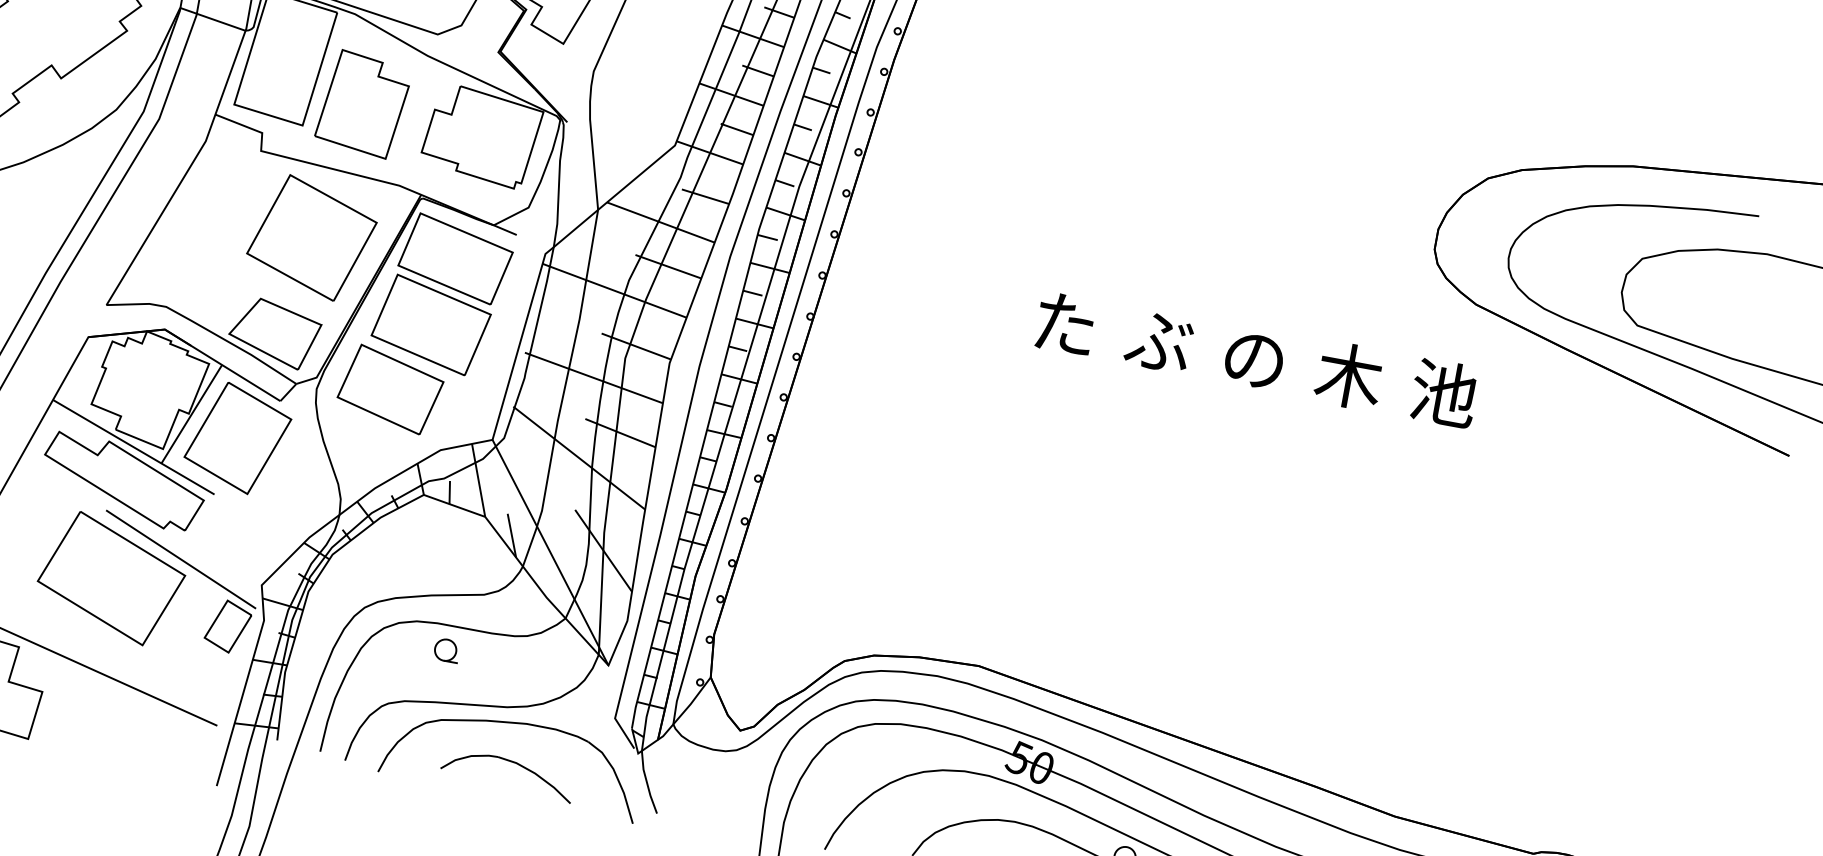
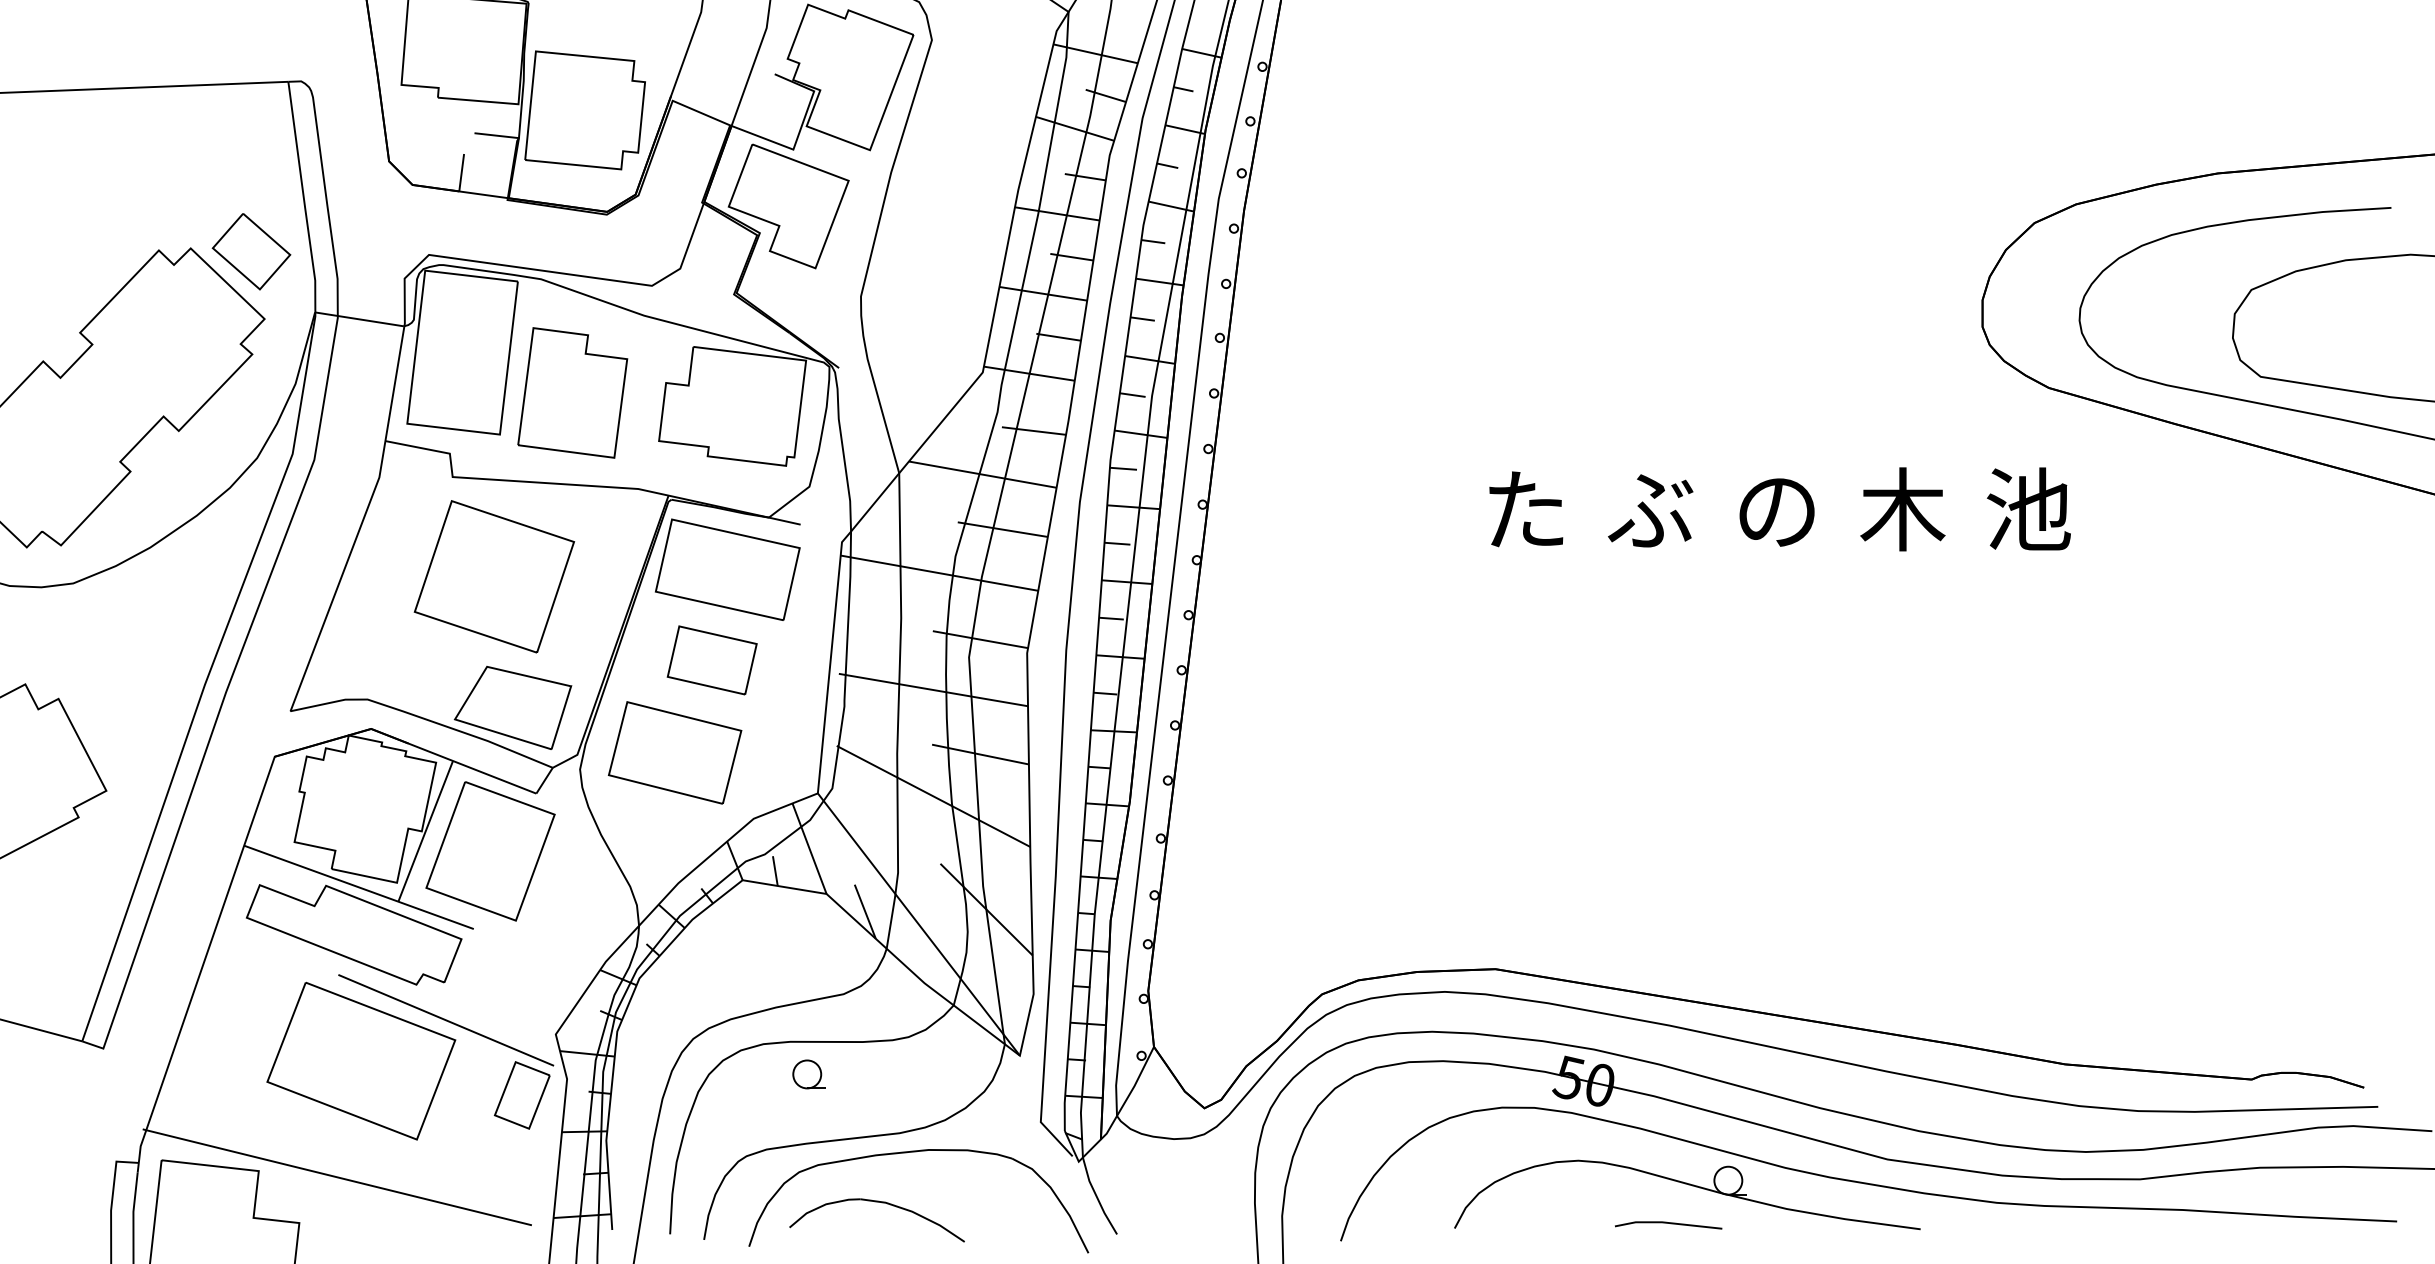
part: (312, 237) -> (494, 576), moved
part: (431, 325) -> (712, 660), size x0.6
part: (509, 761) -> (876, 1202), moved

